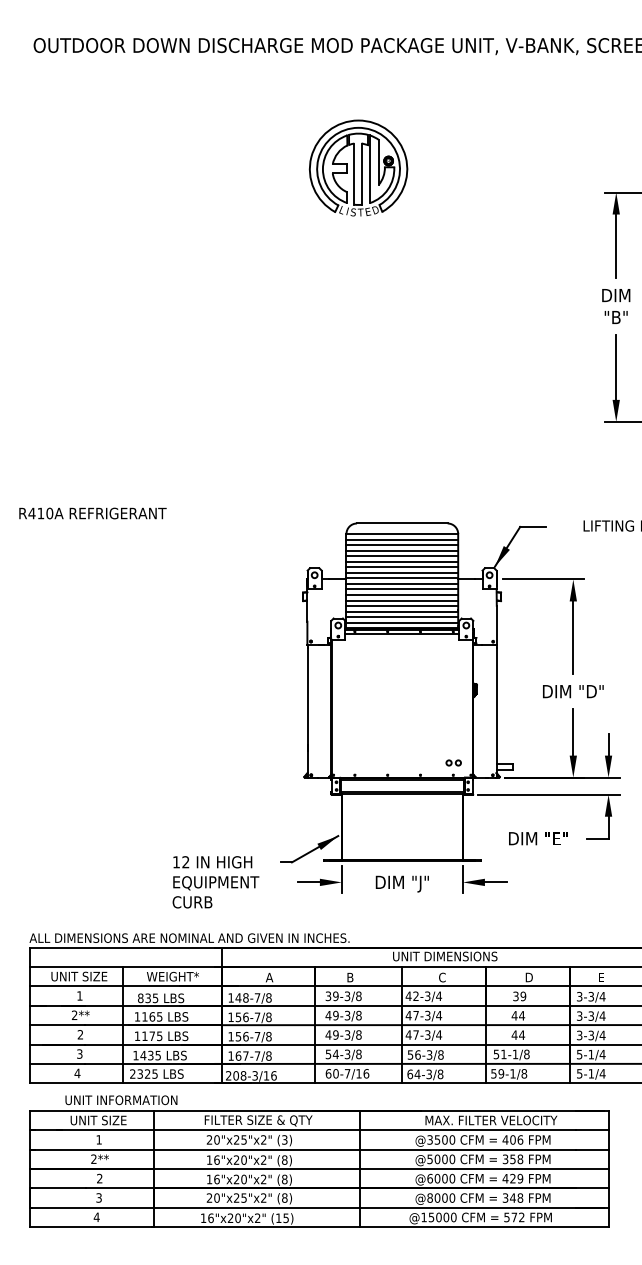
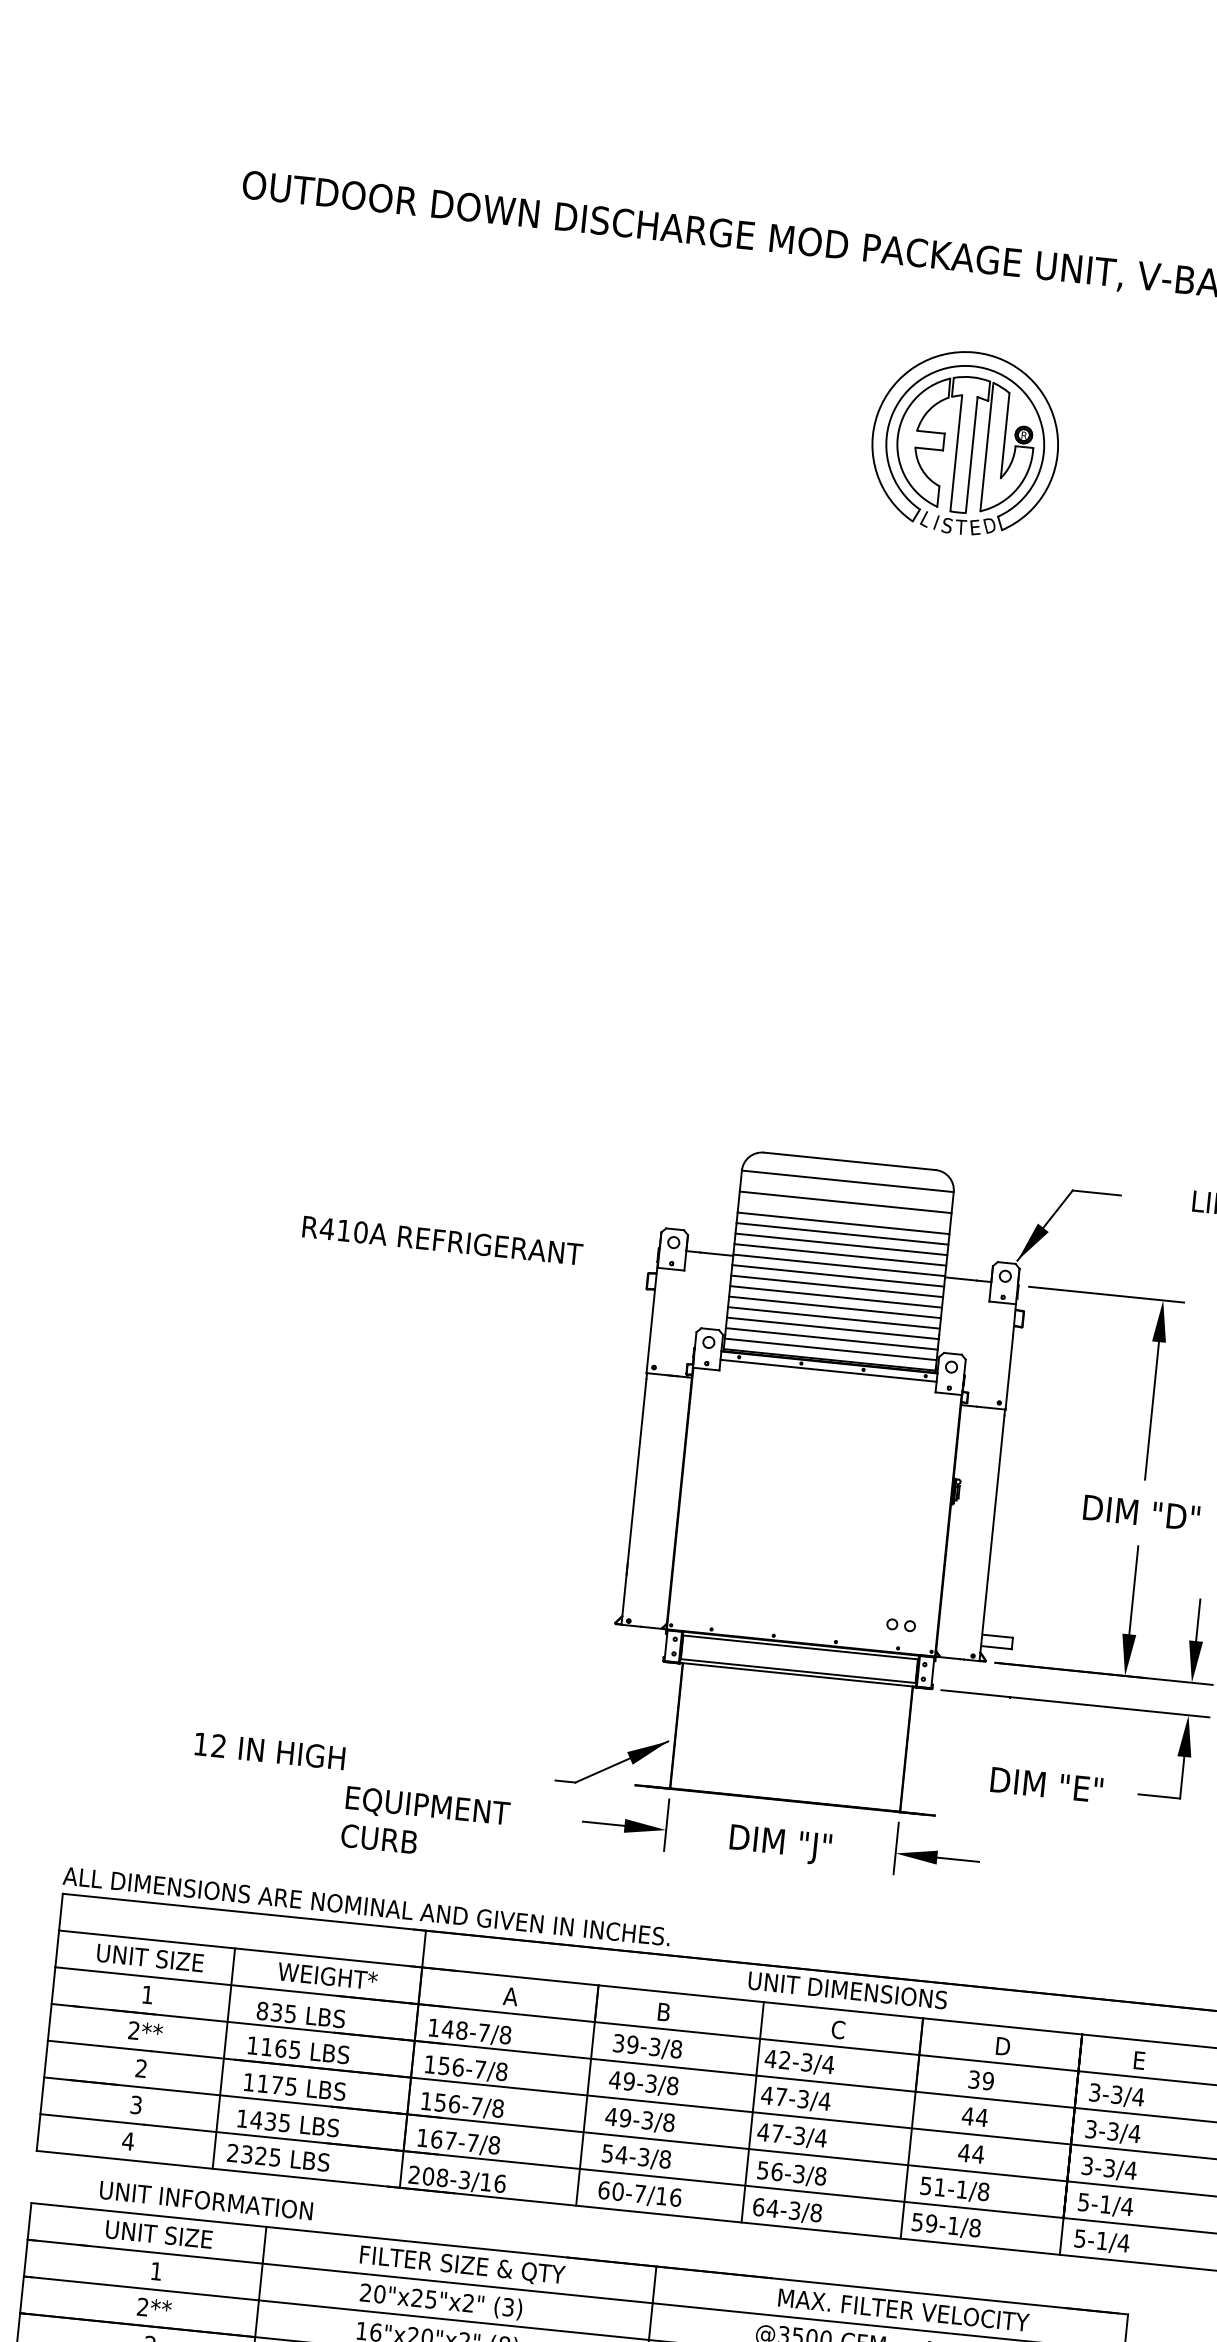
part: (358, 167) -> (965, 441), moved
text: (92, 513) -> (441, 1240), moved
line: (402, 539) -> (847, 1191), removed
line: (402, 550) -> (844, 1212), removed
text: (212, 862) -> (269, 1751), moved

